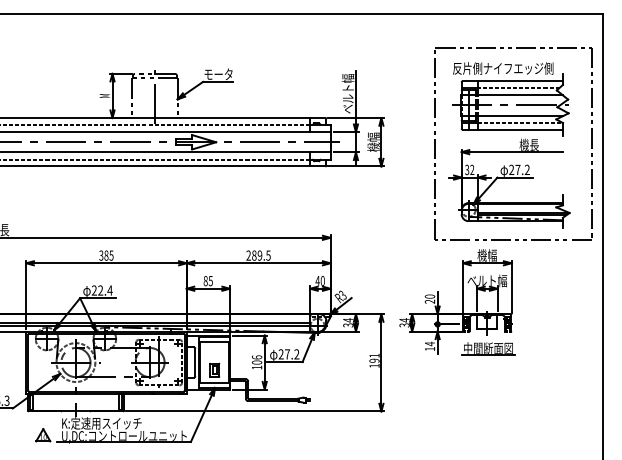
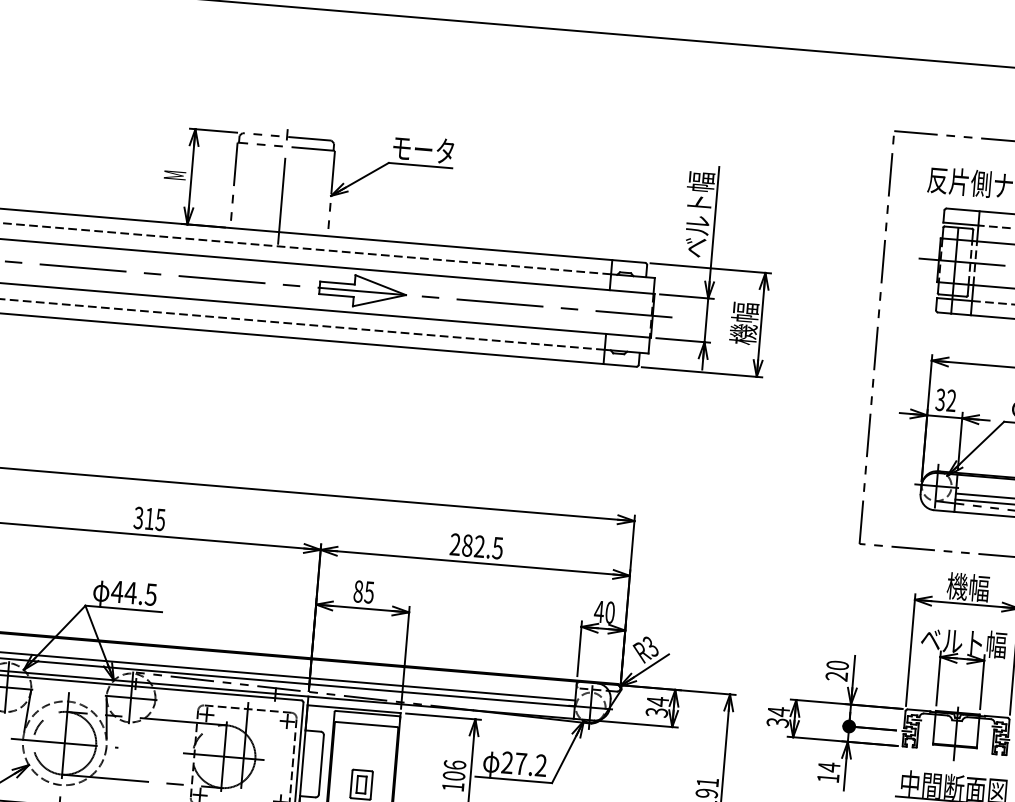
text: (106, 255) -> (149, 518), 385 -> 315
text: (259, 255) -> (478, 546), 289.5 -> 282.5
text: (101, 290) -> (132, 592), 22.4 -> 44.5

